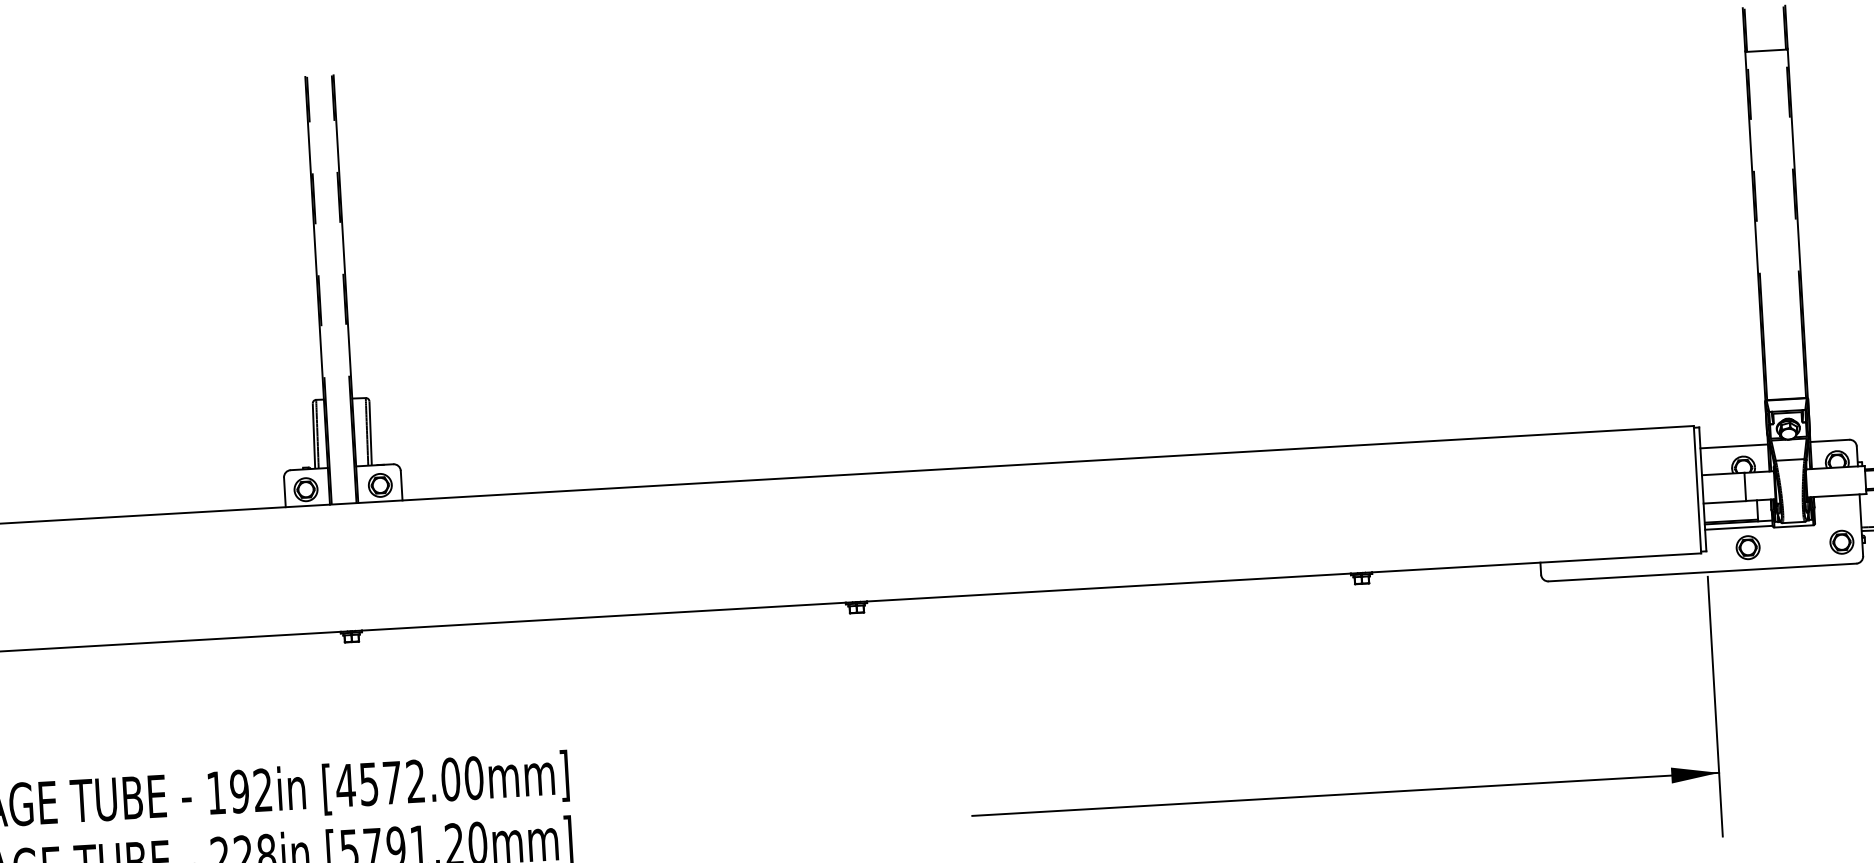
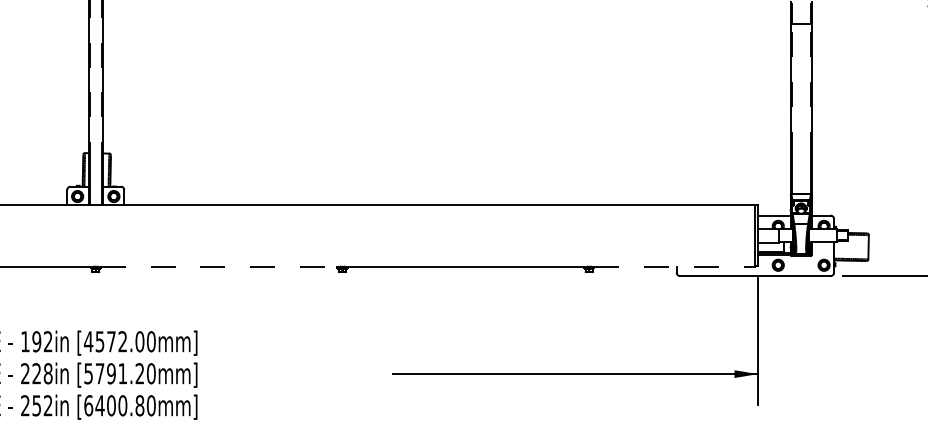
line: (1537, 562) -> (675, 266), solid -> dashed
line: (604, 616) -> (219, 266), solid -> dashed

